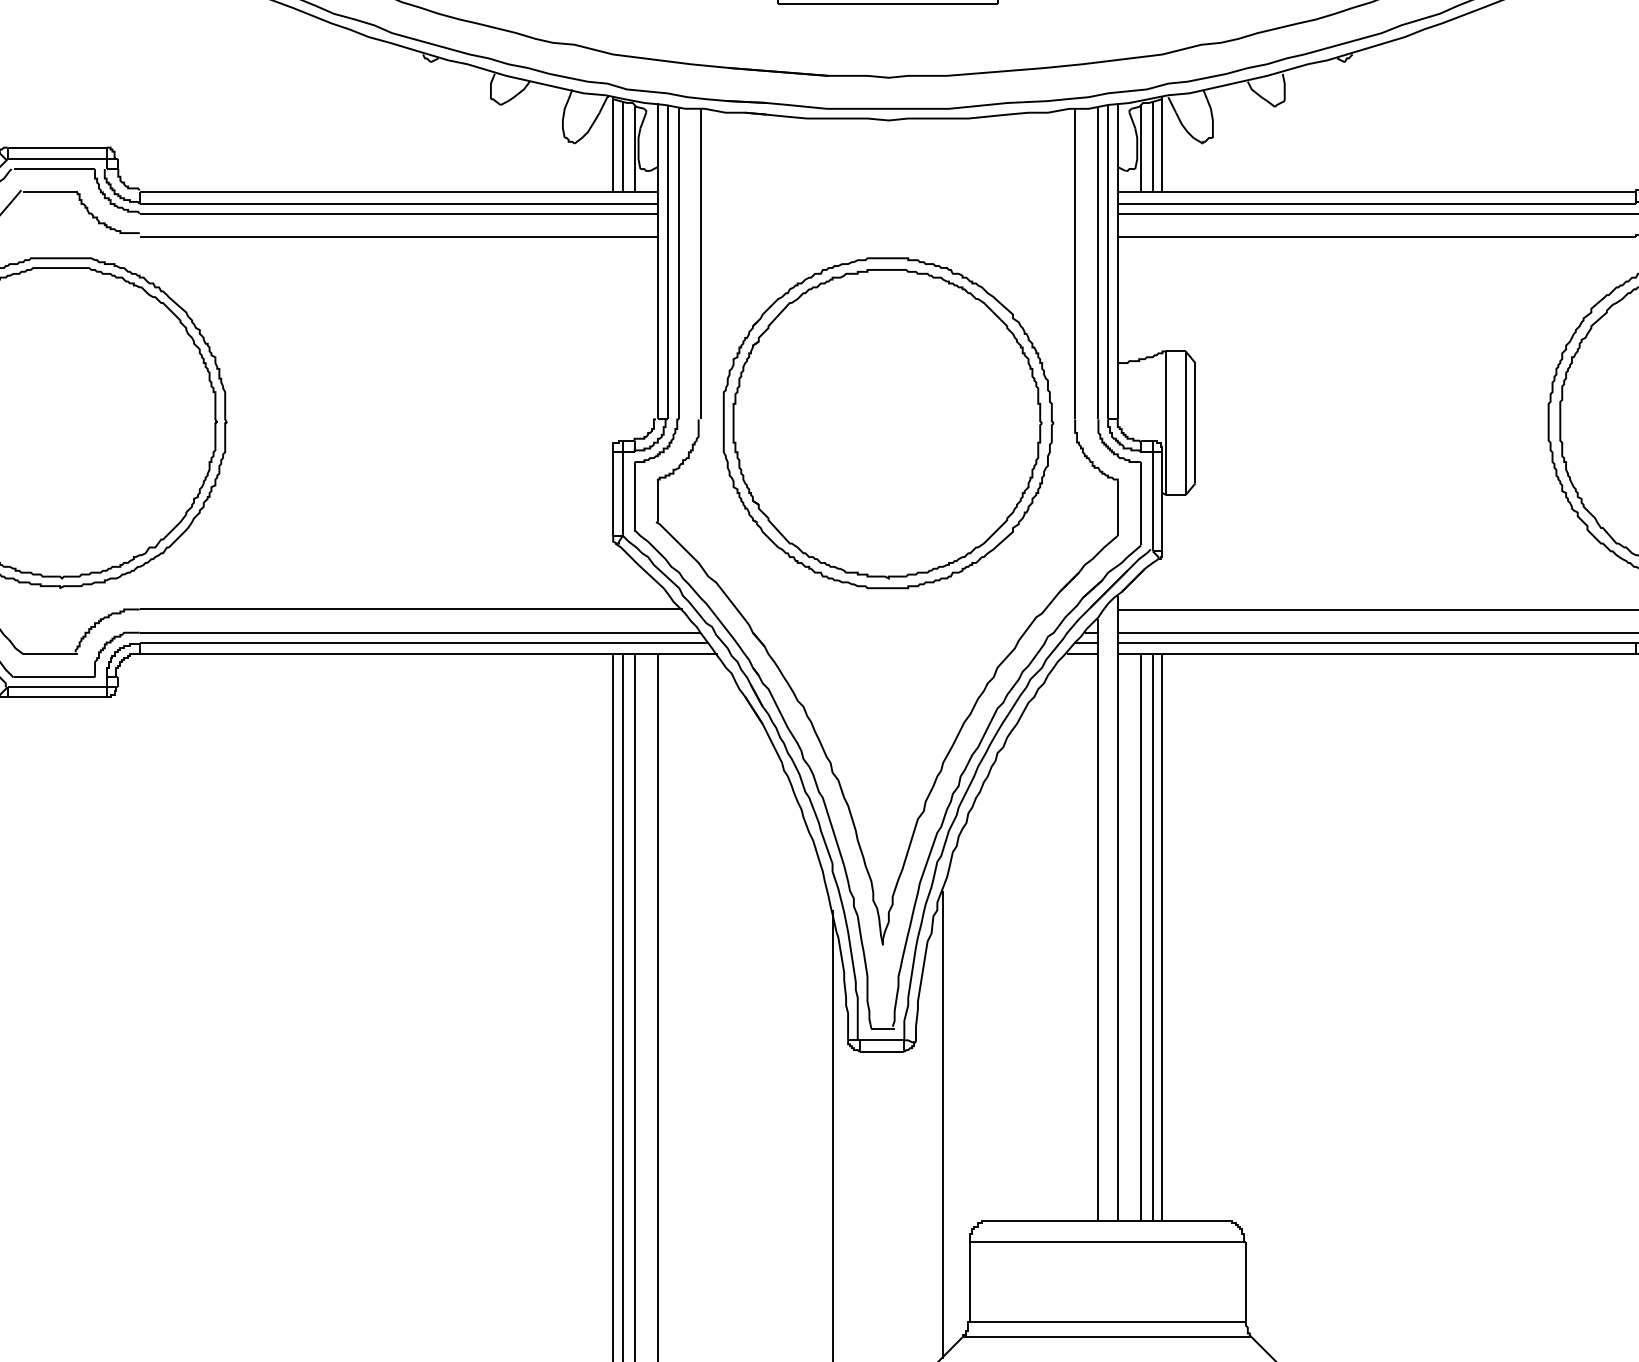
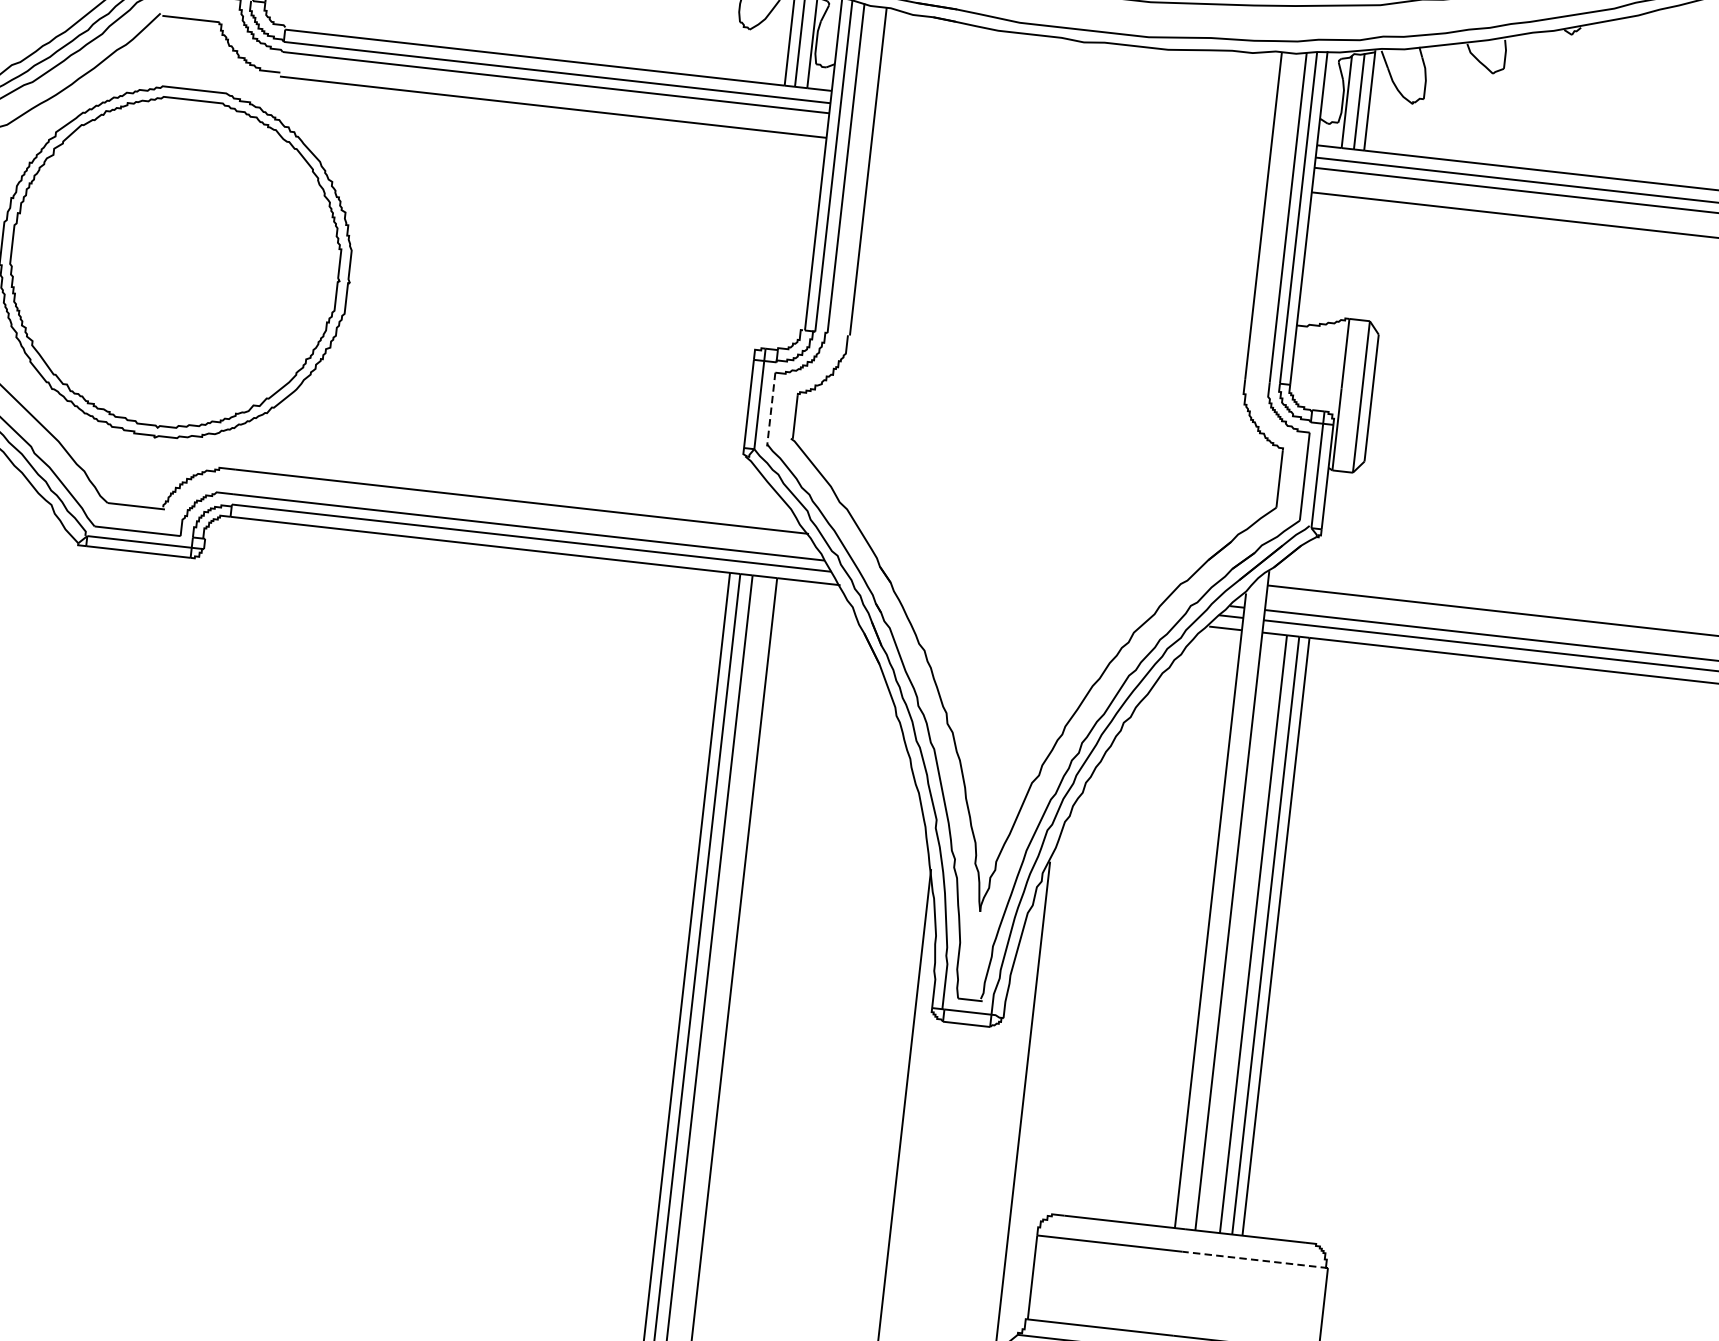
part: (888, 423) -> (1047, 362), removed
line: (634, 496) -> (771, 409), solid -> dashed
line: (1177, 1242) -> (1255, 1260), solid -> dashed

